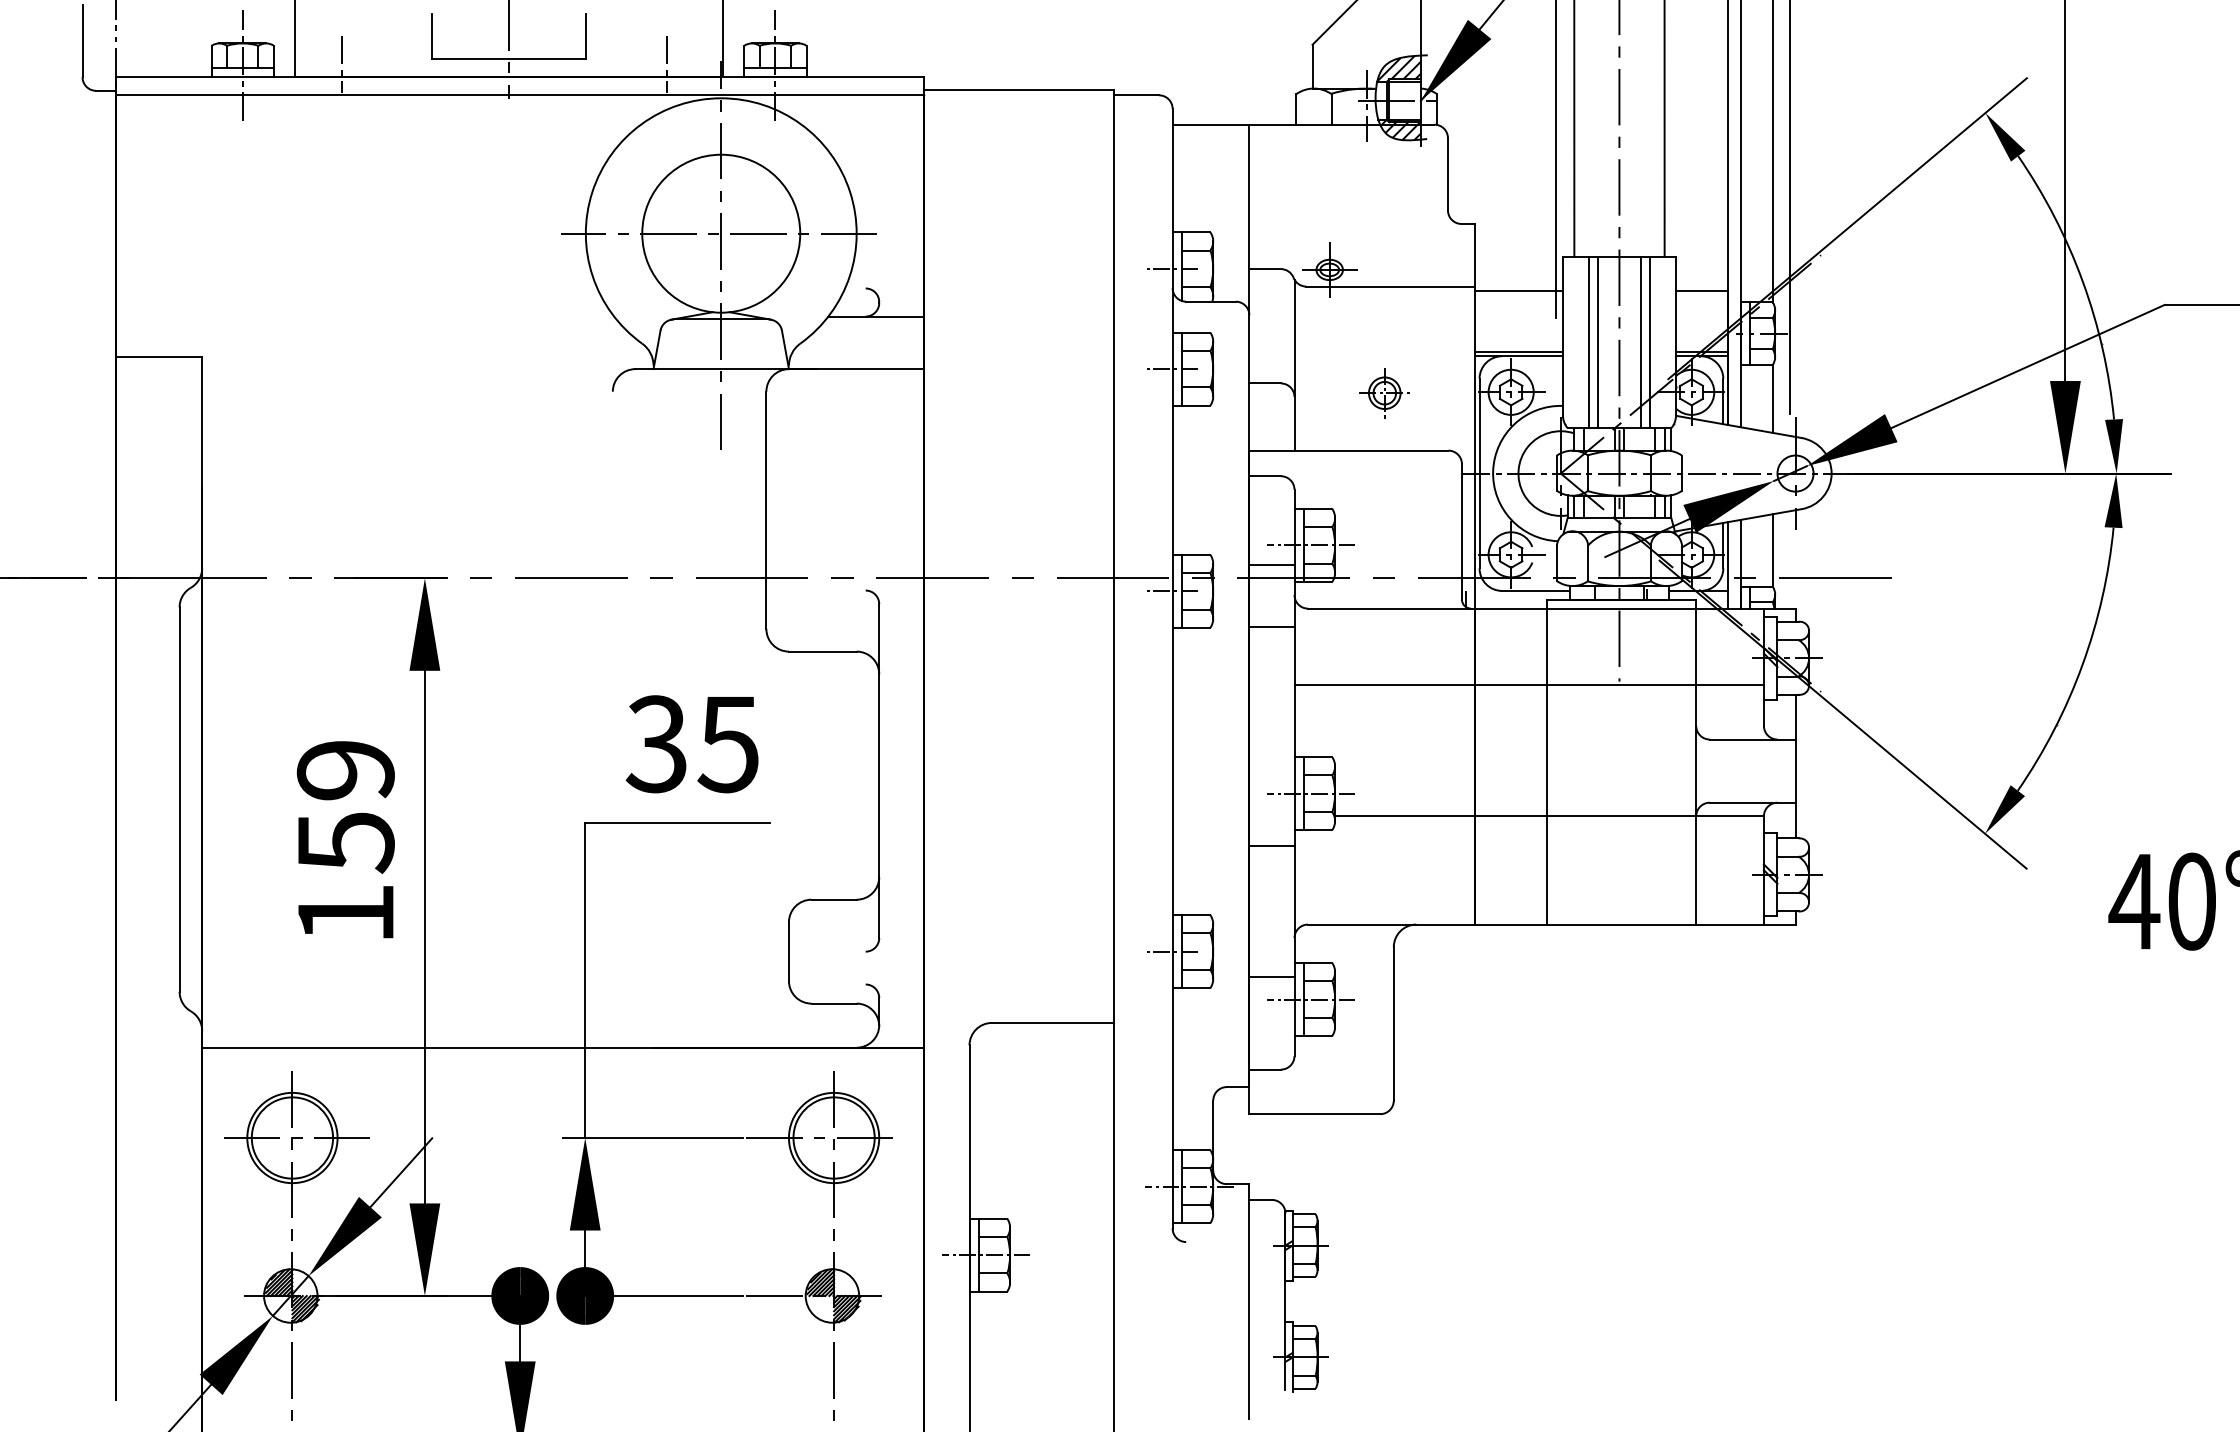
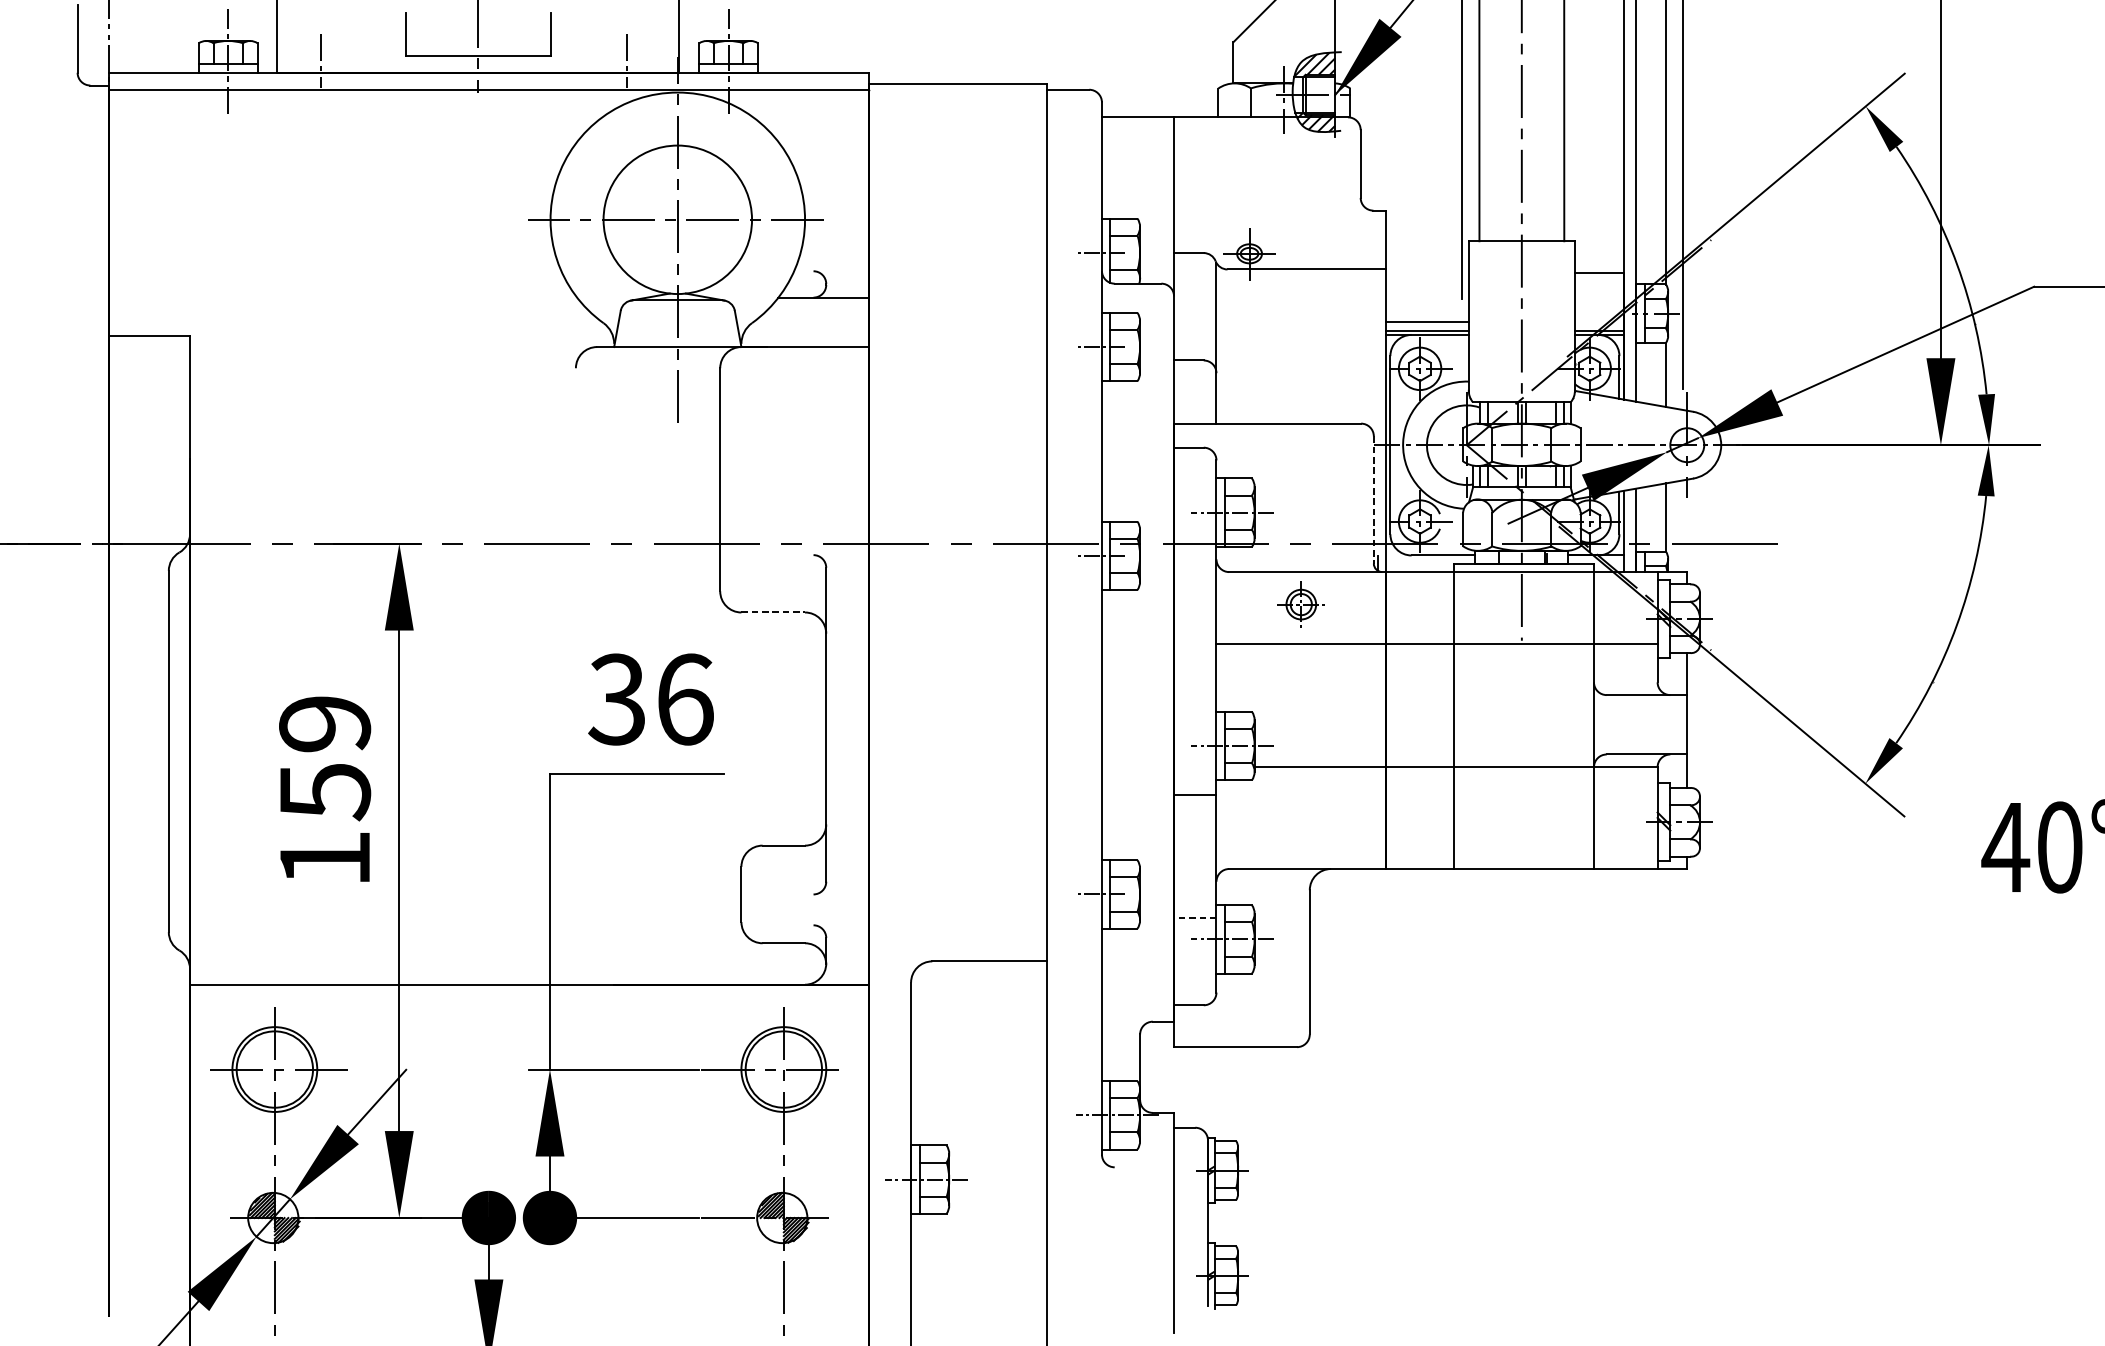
line: (1519, 290) -> (1427, 322), moved
line: (1589, 342) -> (1493, 322), removed
line: (1598, 342) -> (1502, 322), removed
line: (1640, 342) -> (1541, 322), removed
line: (1649, 342) -> (1550, 322), removed
part: (1384, 393) -> (1301, 604), moved
line: (1461, 531) -> (1373, 499), solid -> dashed
line: (1271, 564) -> (1194, 530), removed
line: (1271, 626) -> (1194, 588), removed
line: (822, 651) -> (772, 612), solid -> dashed
text: (728, 744) -> (684, 699), 35 -> 36
line: (1271, 976) -> (1194, 917), solid -> dashed

